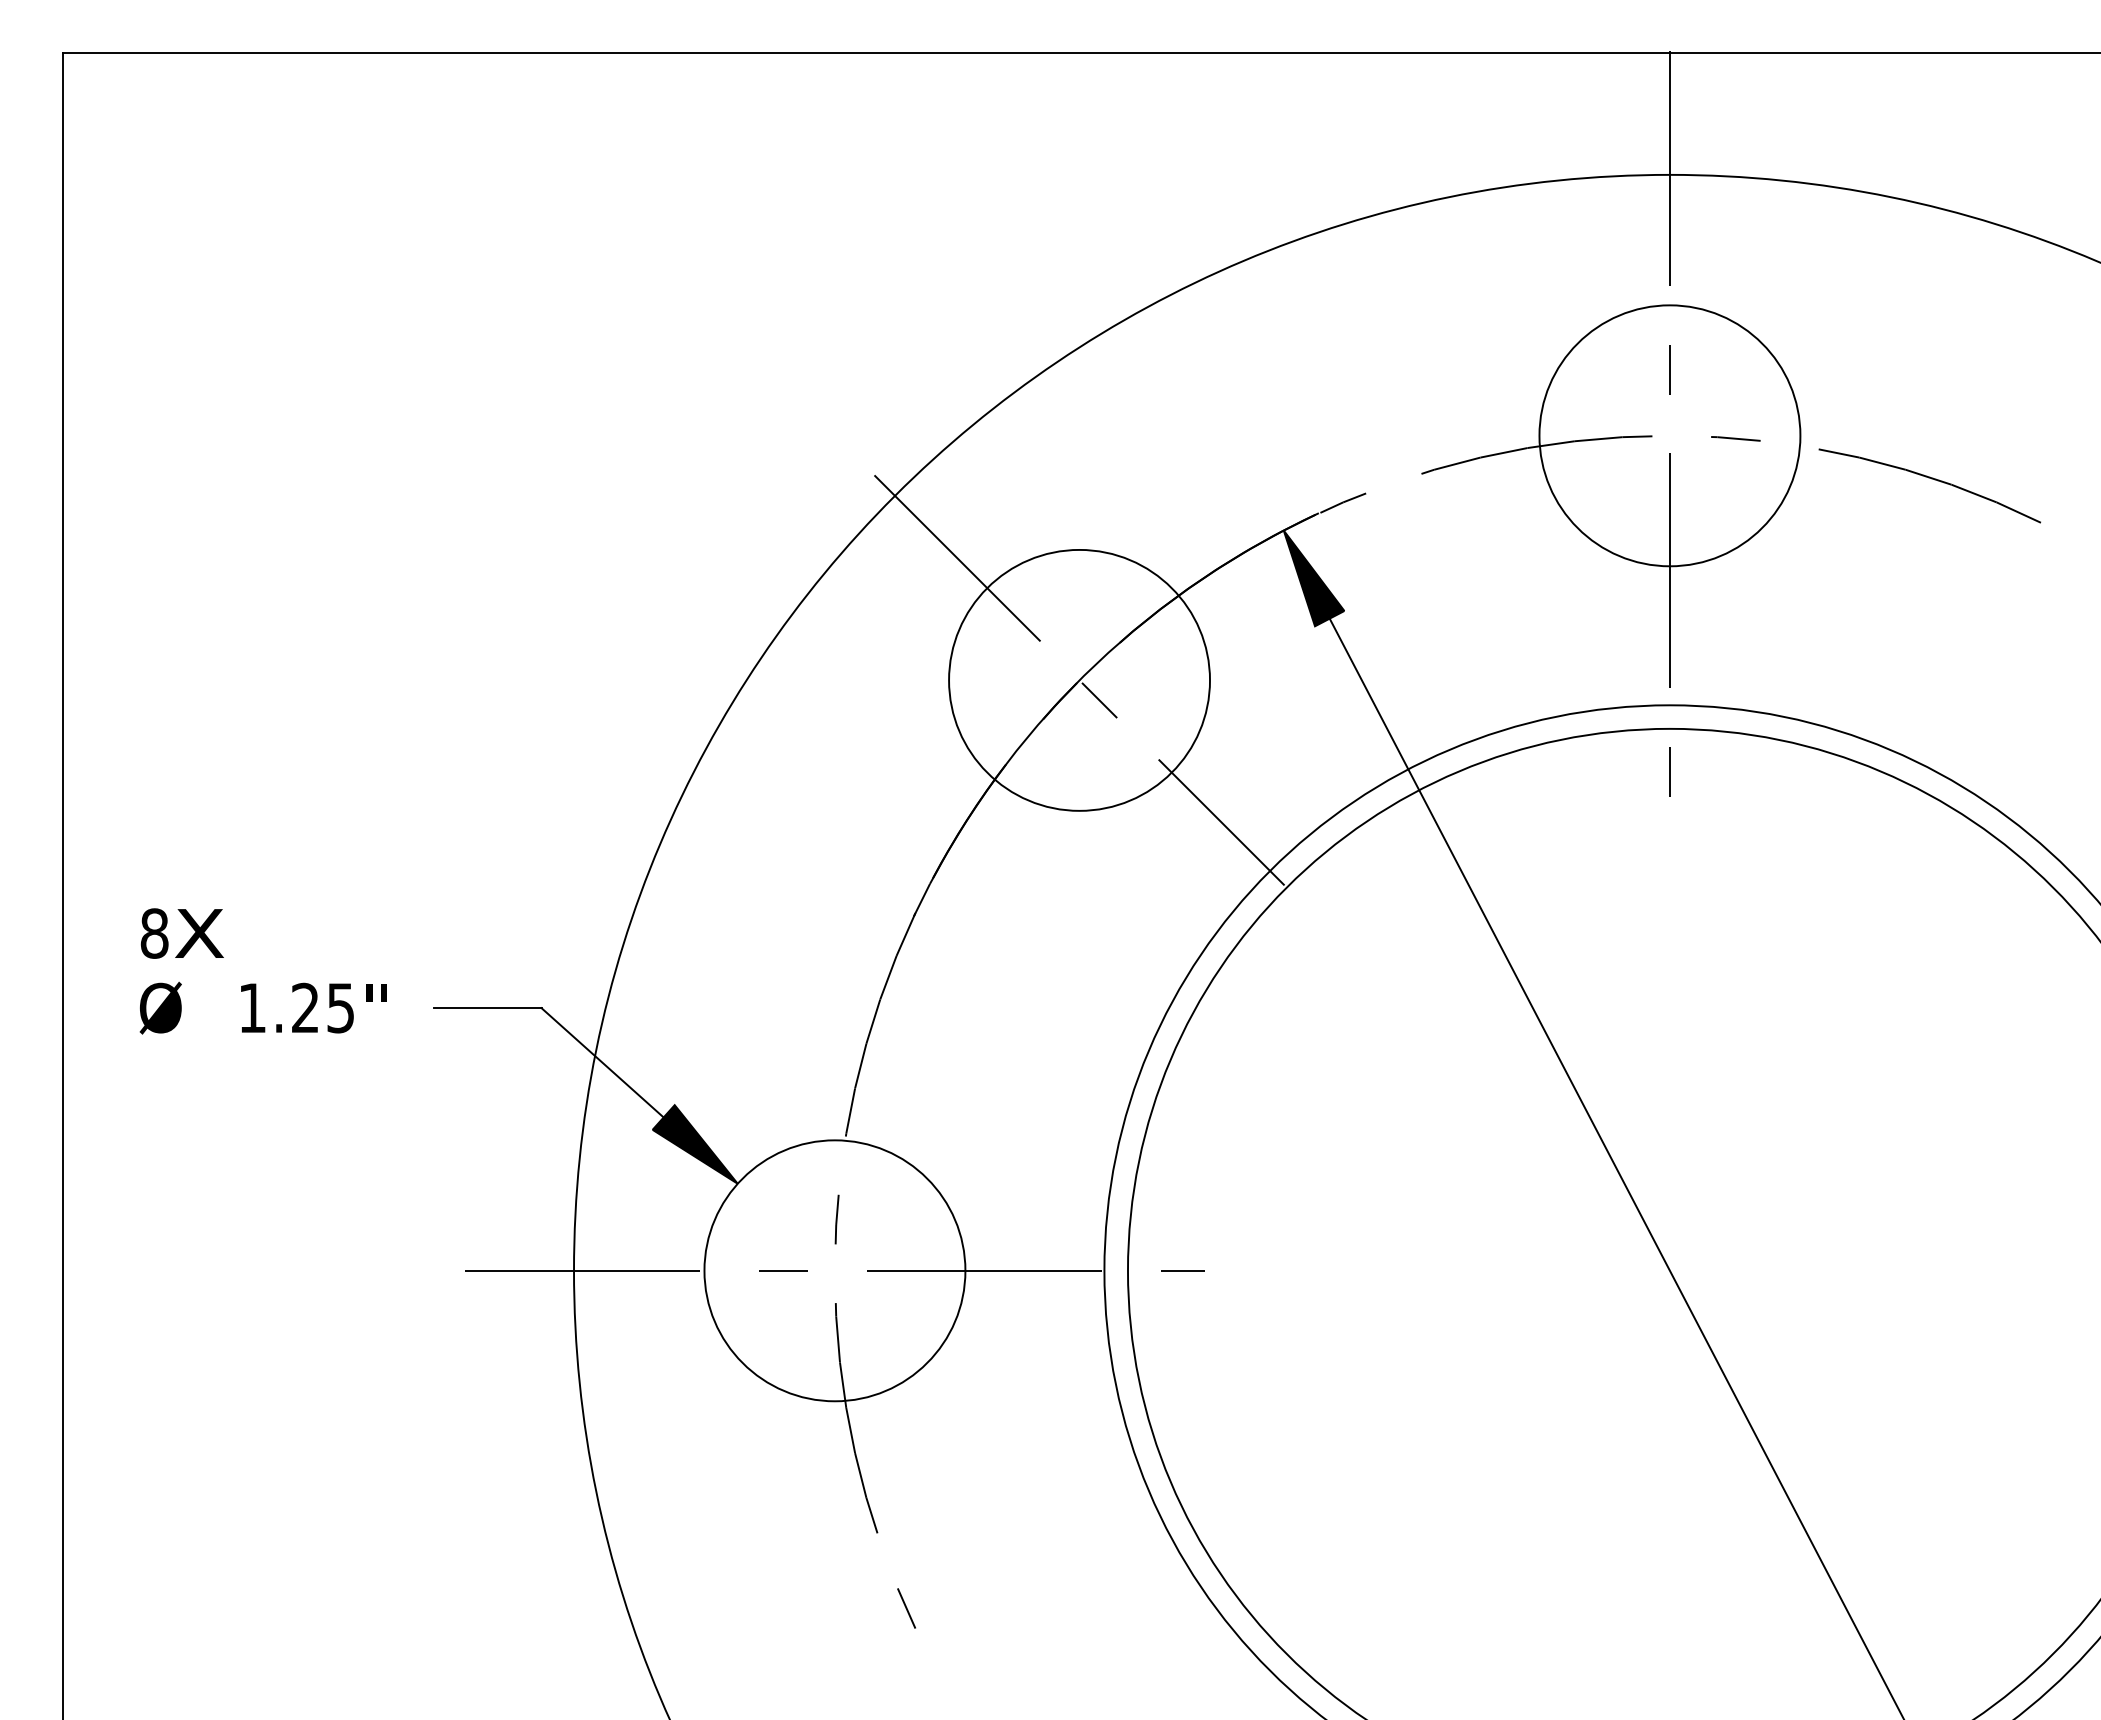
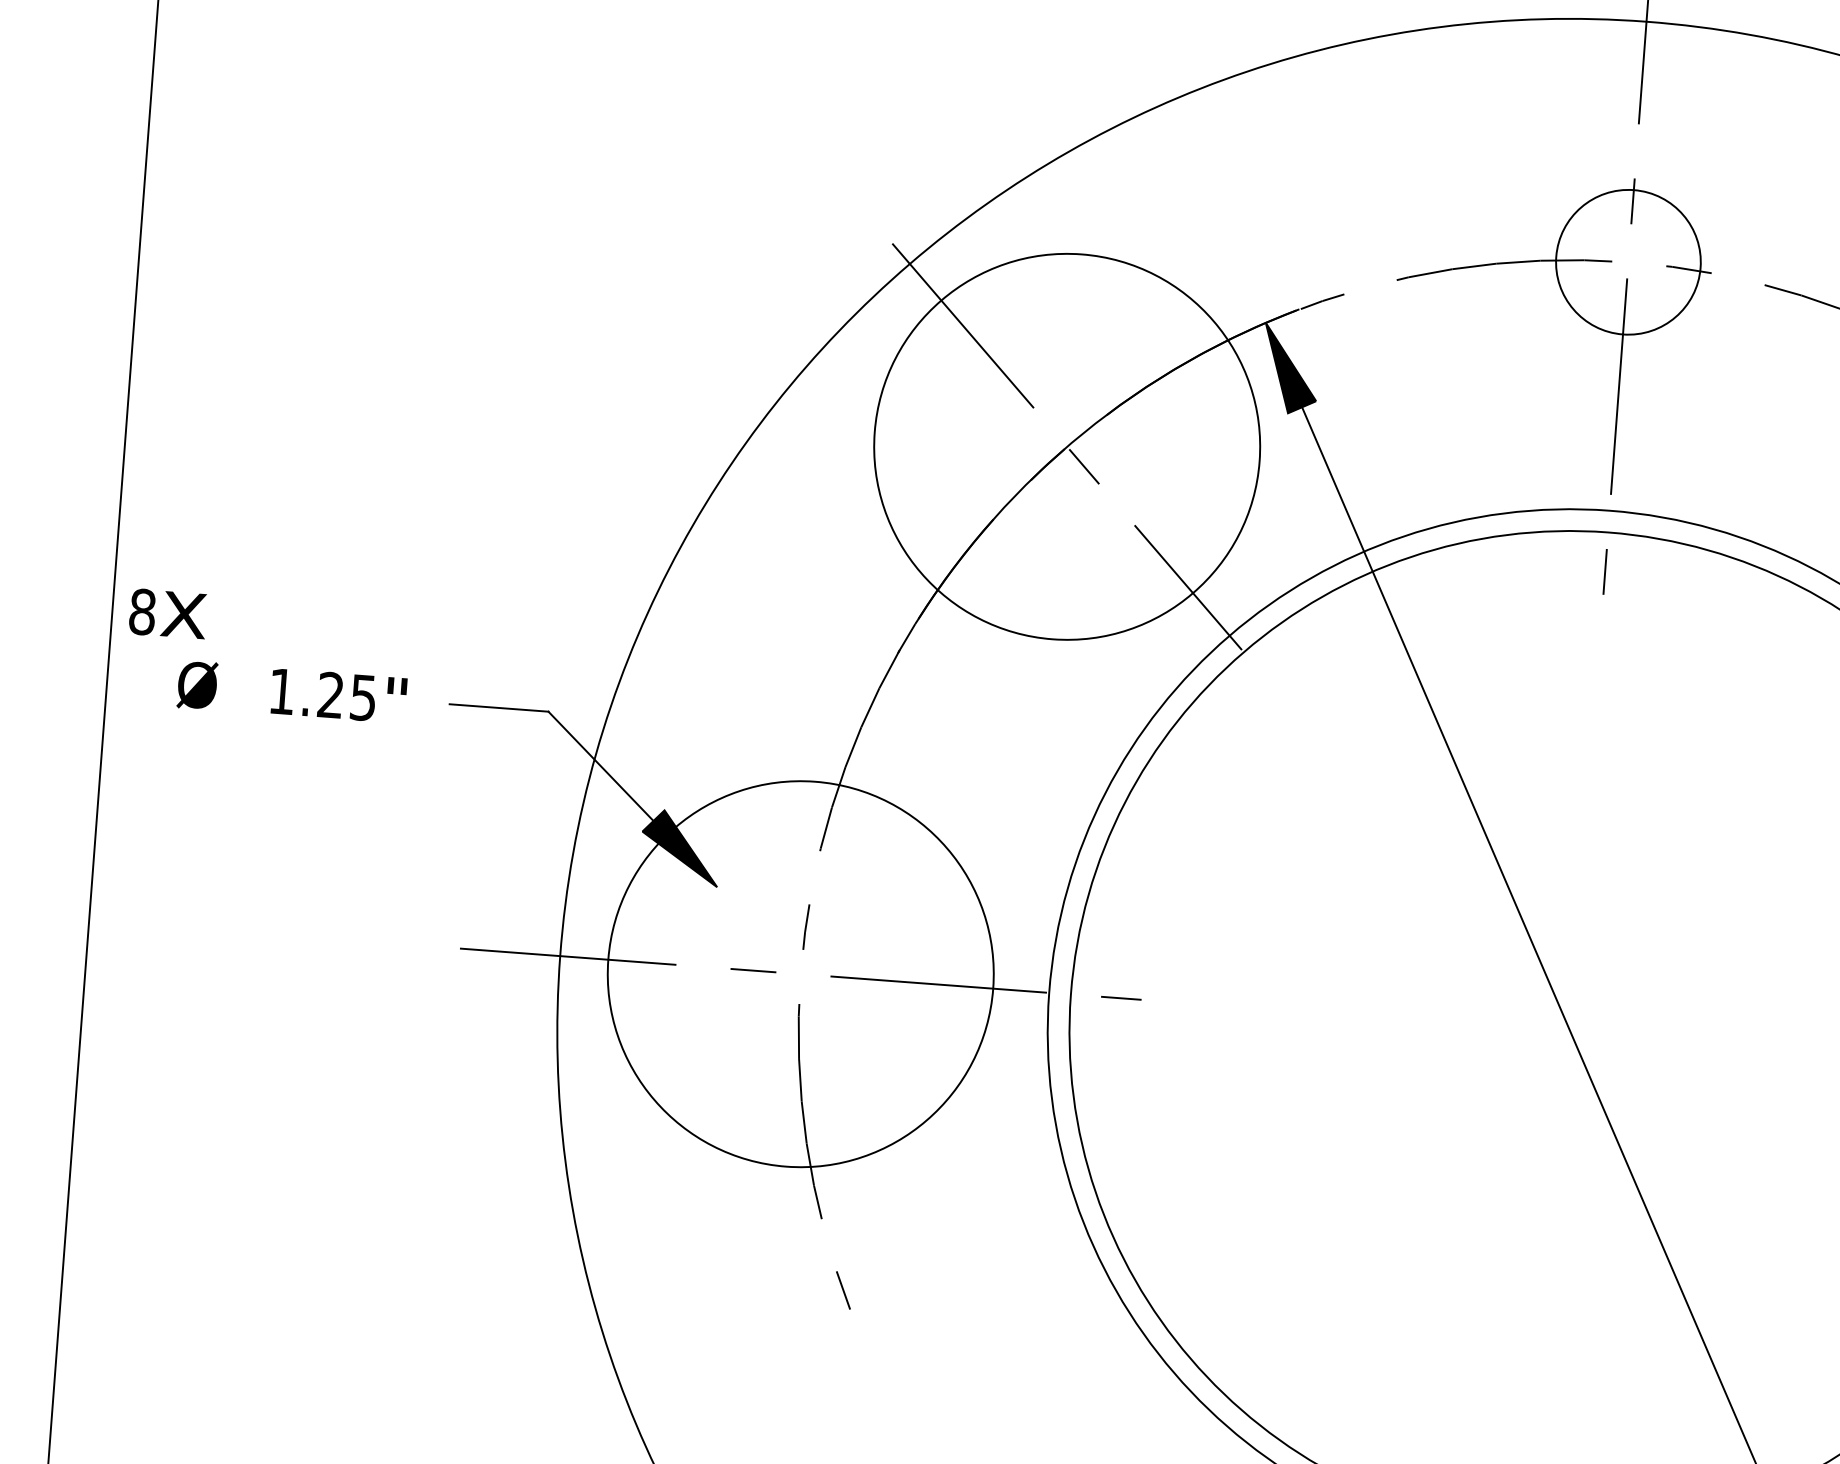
circle: (1669, 435) -> (1628, 261), size x0.6
circle: (1079, 679) -> (1067, 446), size x1.6
text: (181, 933) -> (167, 613), moved
circle: (834, 1270) -> (800, 973), size x1.6

